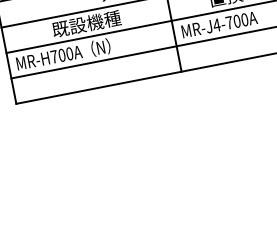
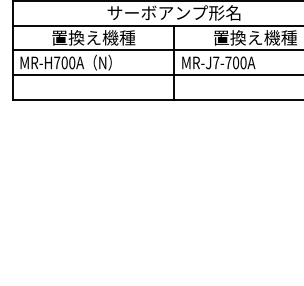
text: (86, 23) -> (93, 37), 既設機種 -> 置換え機種
text: (216, 24) -> (215, 62), MR-J4-700A -> MR-J7-700A

